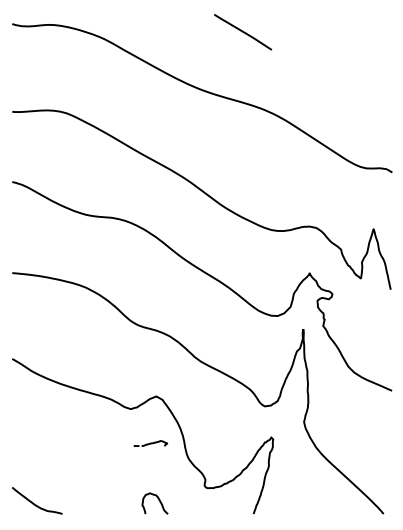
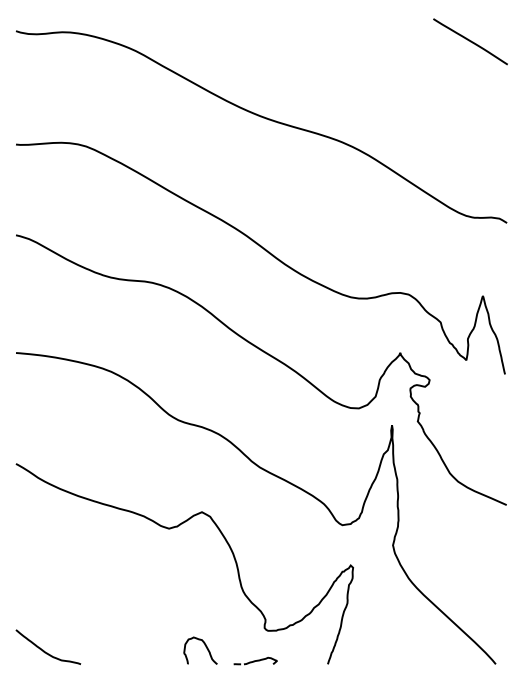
line: (243, 32) -> (471, 42), moved
part: (150, 443) -> (255, 660), moved

